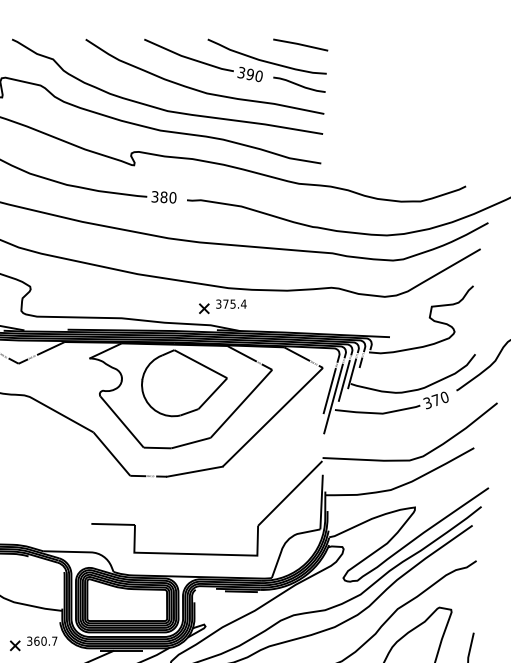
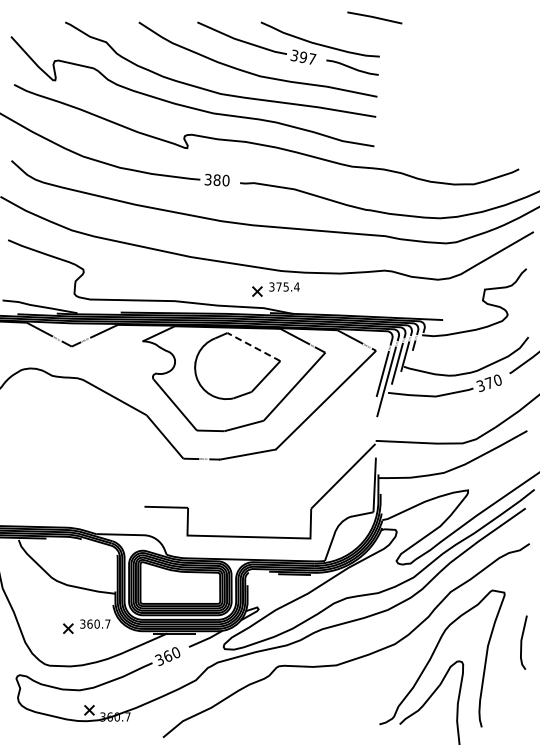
line: (300, 44) -> (374, 17), moved
text: (259, 75) -> (312, 58), 390 -> 397
line: (200, 364) -> (253, 347), solid -> dashed

